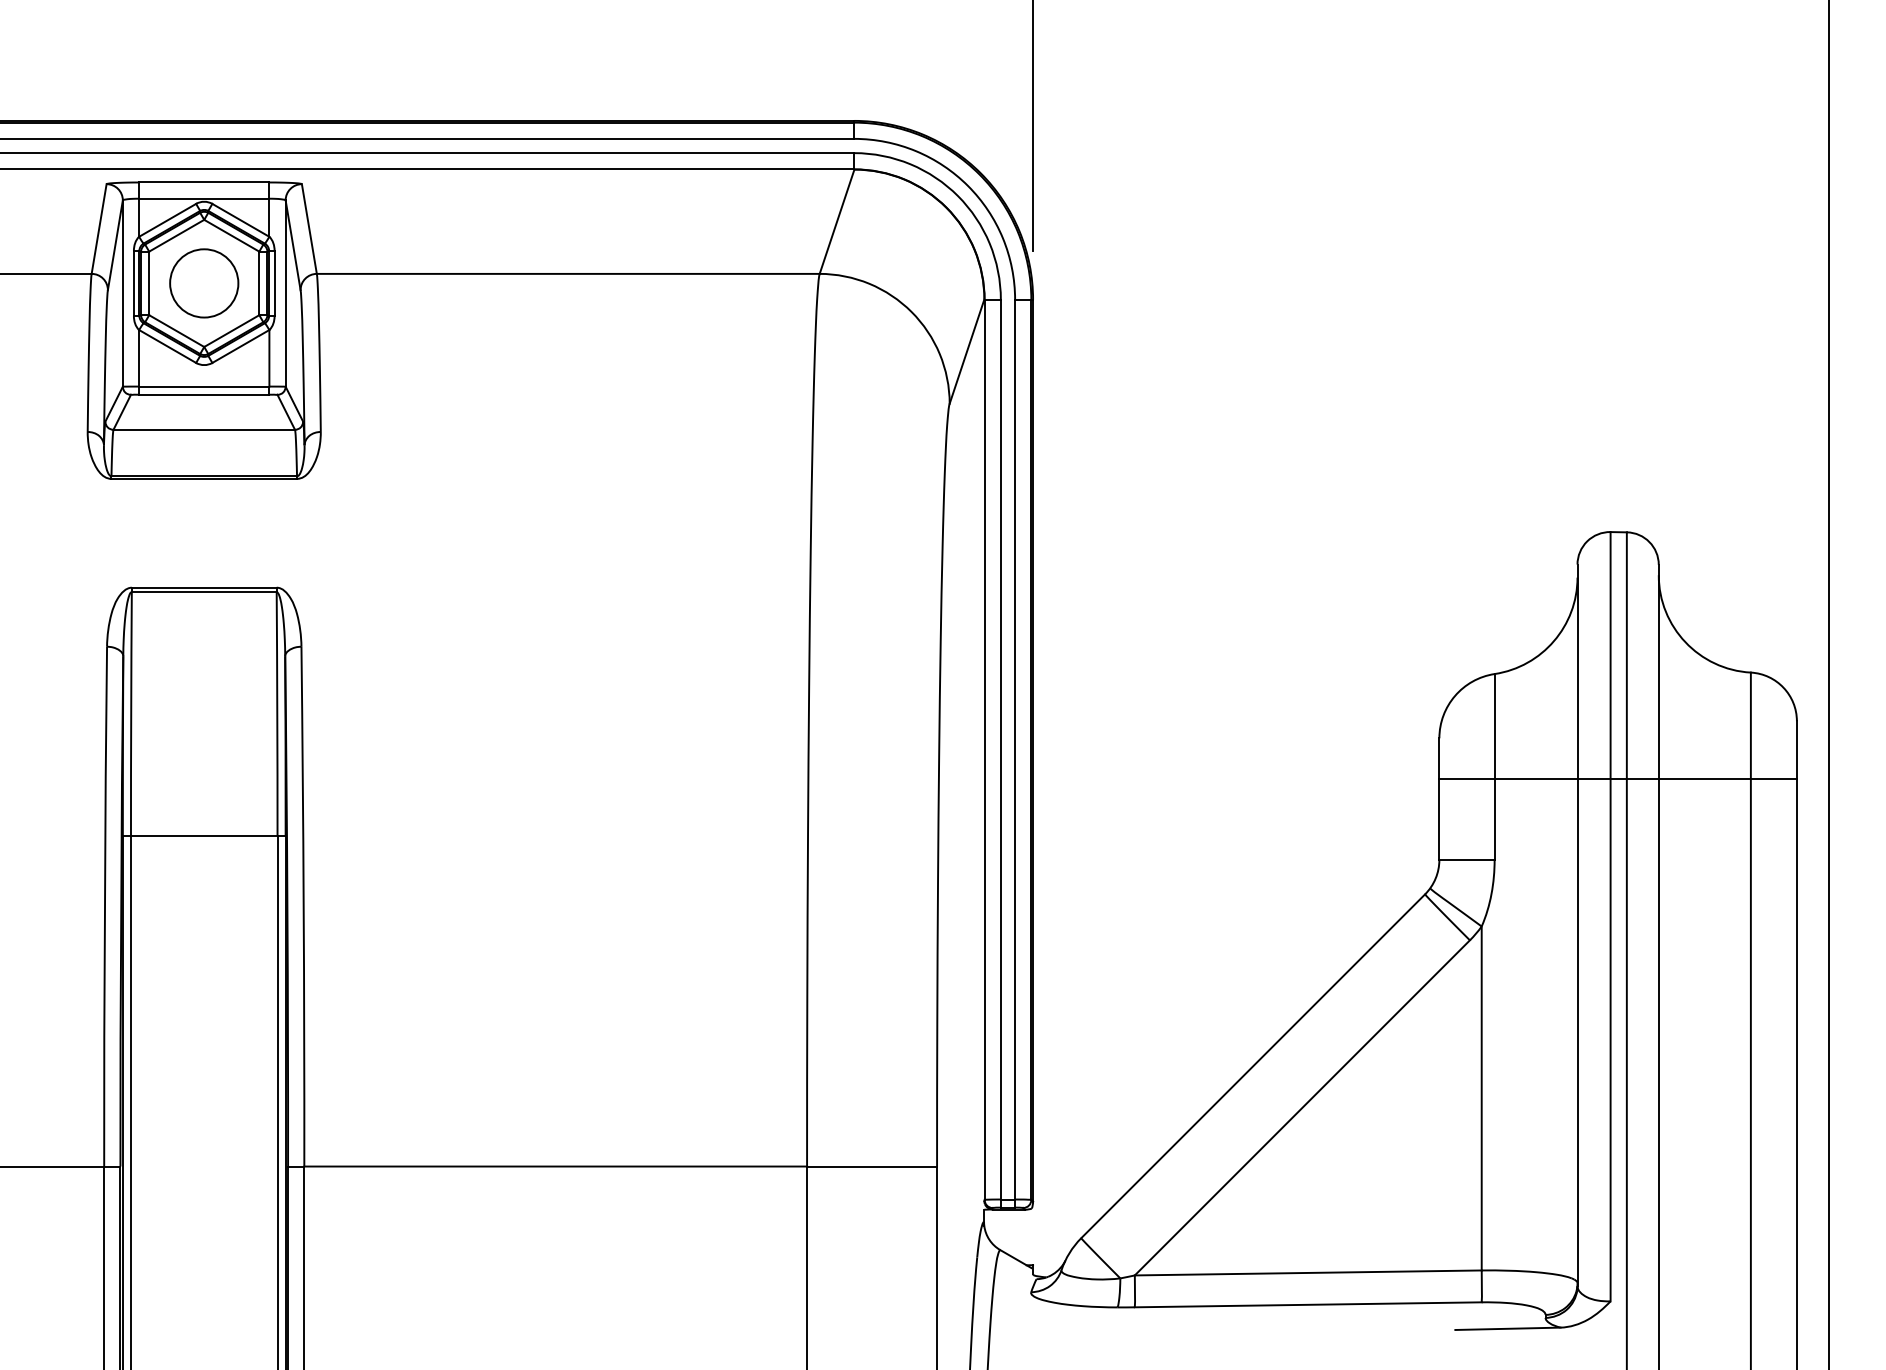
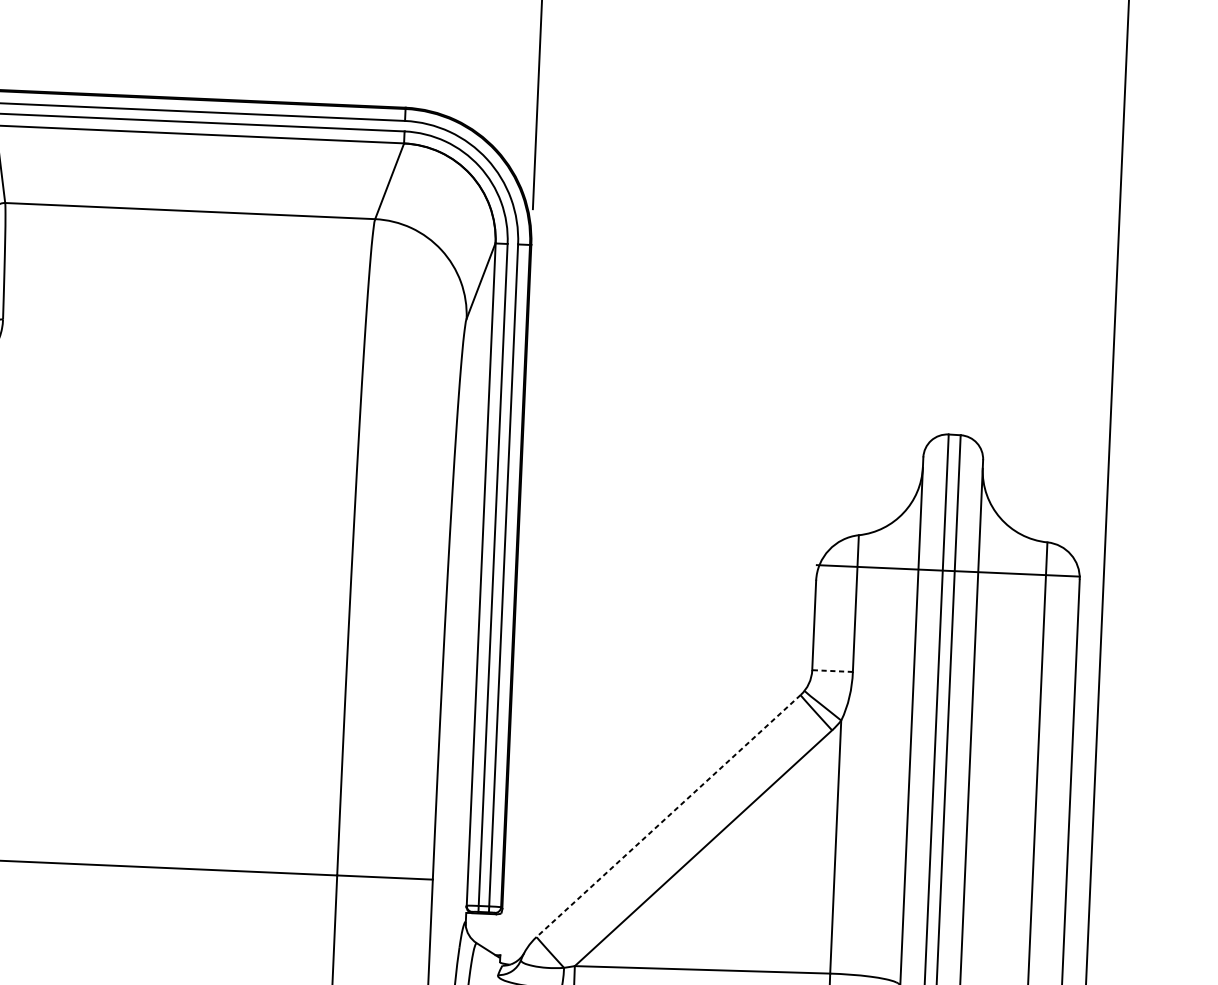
line: (1617, 779) -> (947, 571), moved
line: (1467, 859) -> (832, 670), solid -> dashed
line: (1252, 1066) -> (668, 816), solid -> dashed

